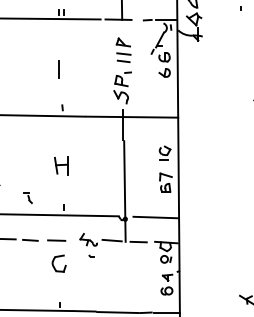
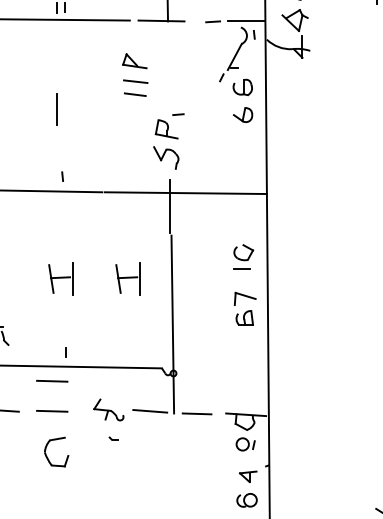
part: (123, 50) -> (134, 75), moved
part: (99, 165) -> (127, 278), added
line: (155, 217) -> (226, 370), removed
line: (56, 223) -> (51, 381), added

